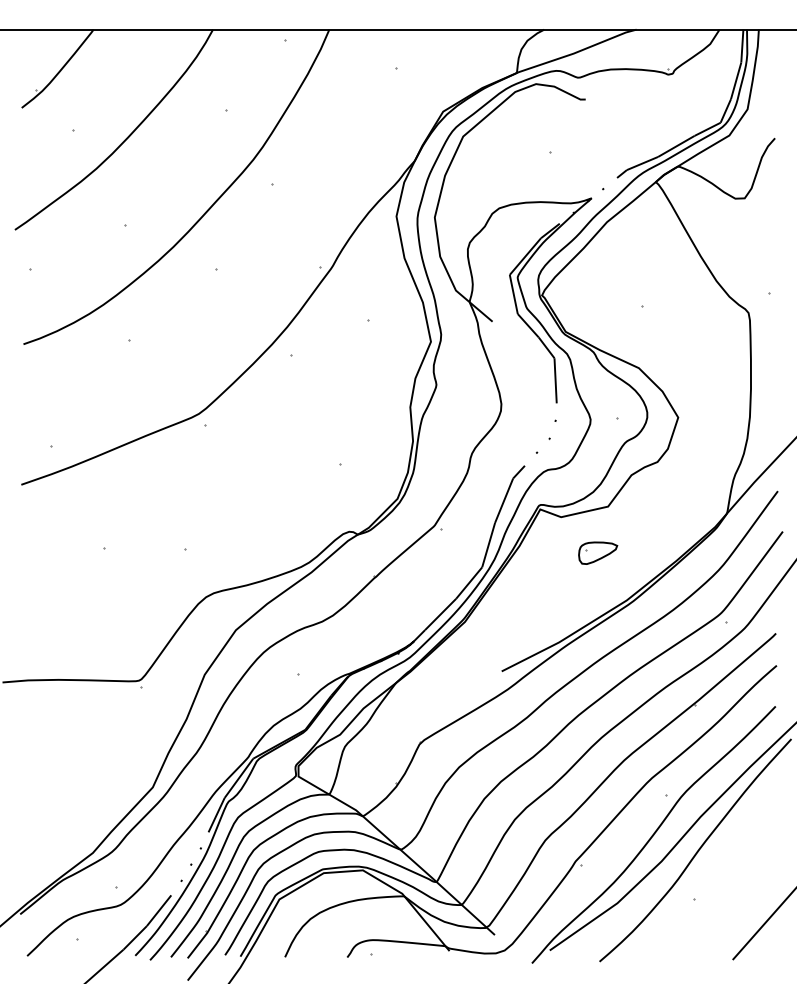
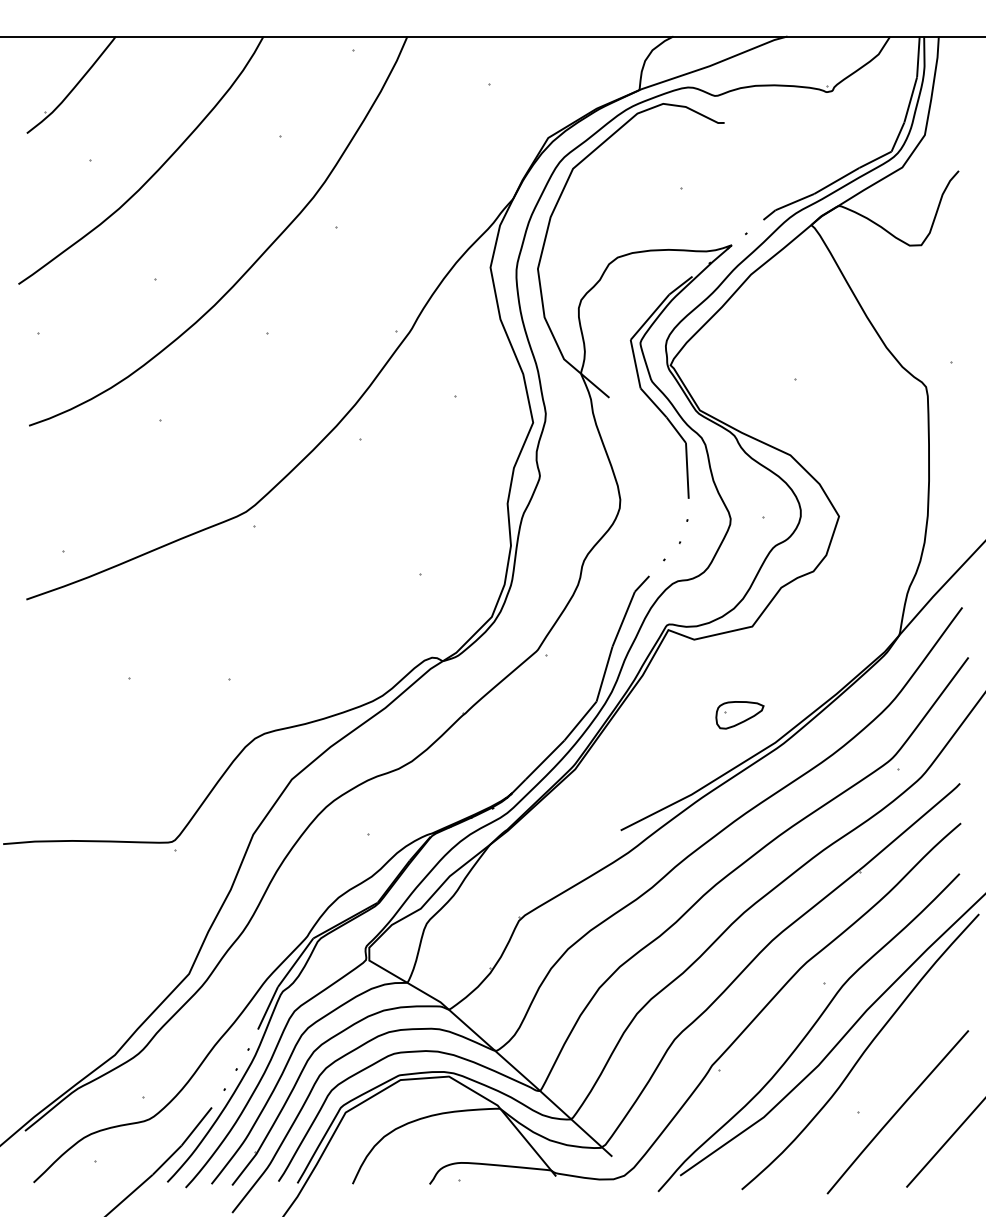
part: (597, 553) -> (739, 715), moved
curve: (725, 899) -> (897, 1112), added

